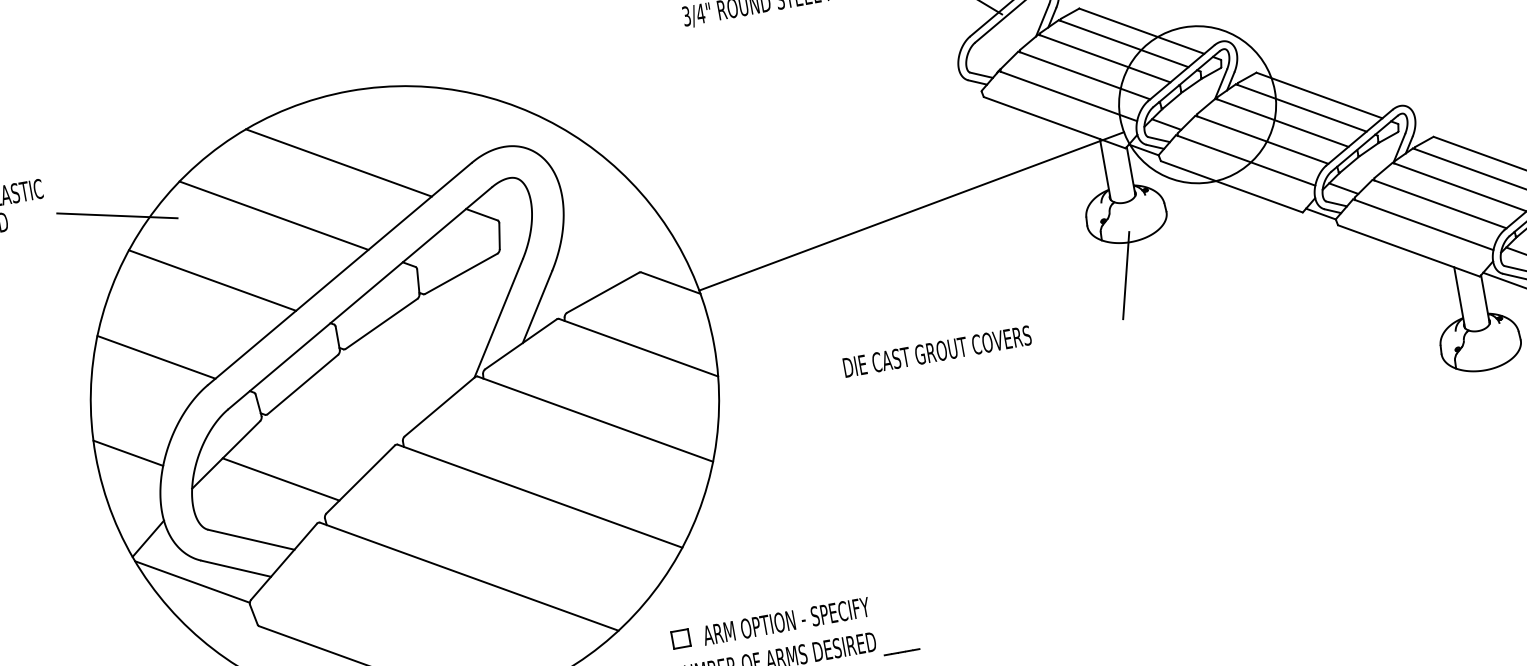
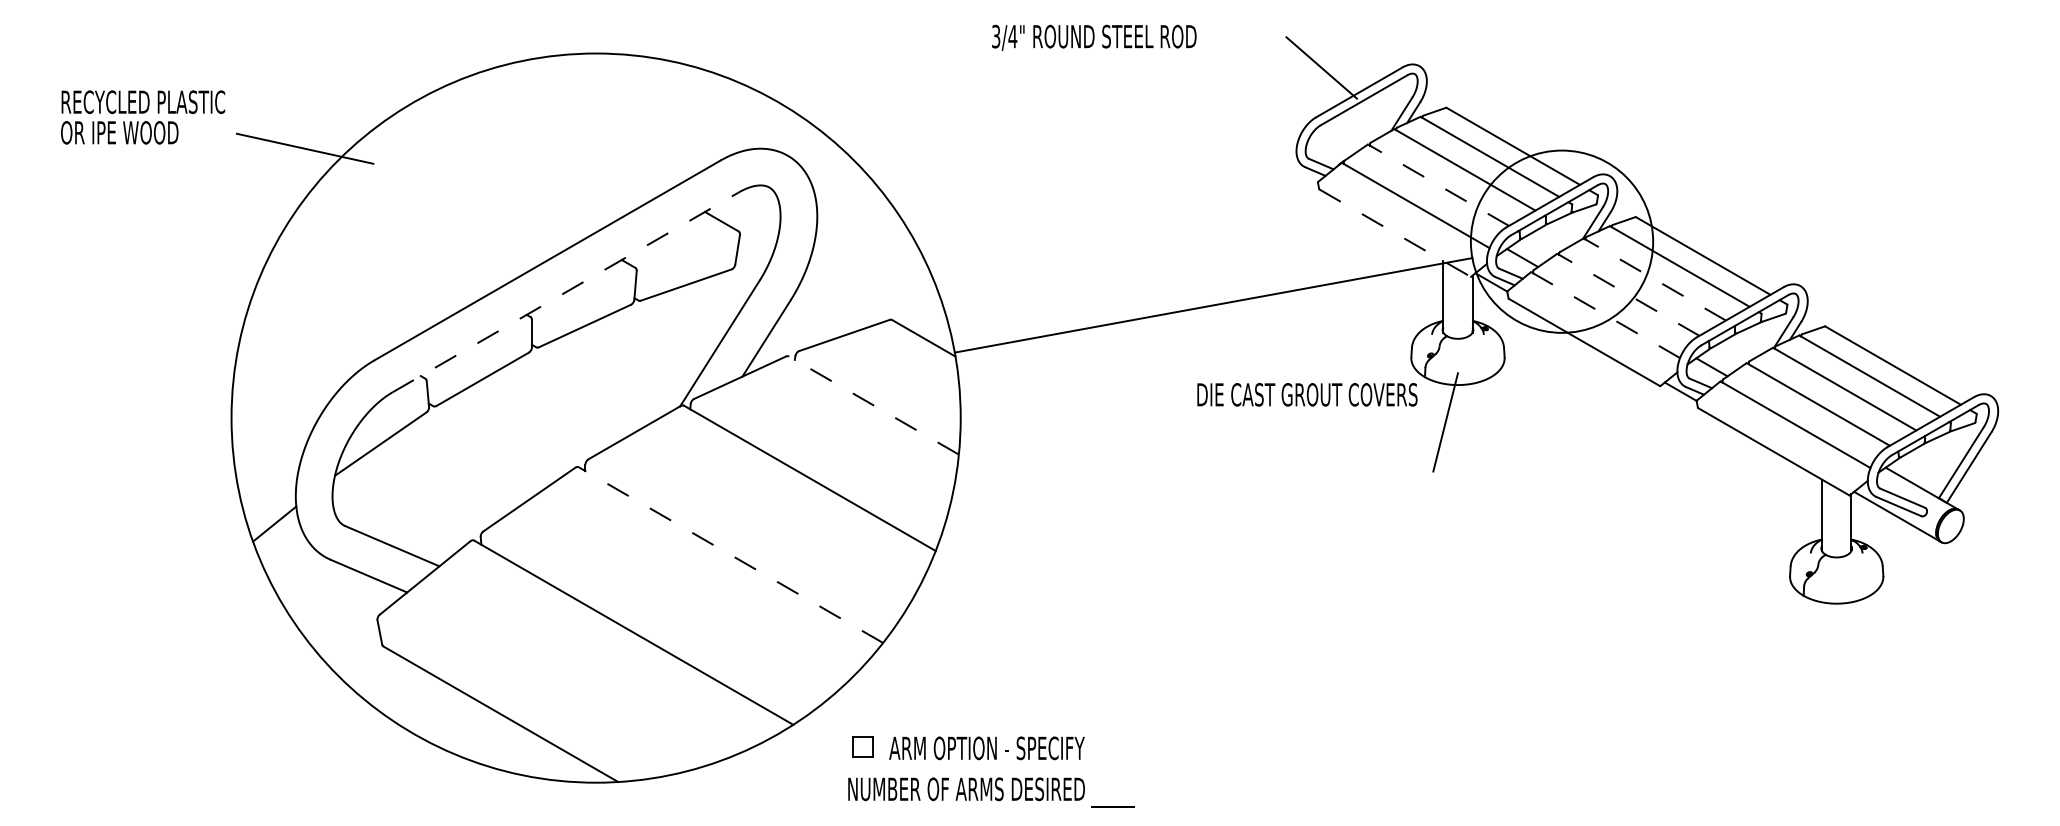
line: (1084, 75) -> (1438, 185), solid -> dashed
line: (1055, 122) -> (1395, 233), solid -> dashed
line: (1281, 122) -> (1654, 279), solid -> dashed
line: (1261, 139) -> (1628, 294), solid -> dashed
line: (1245, 160) -> (1605, 315), solid -> dashed
line: (338, 163) -> (568, 133), removed
line: (274, 215) -> (484, 180), removed
line: (212, 280) -> (400, 241), removed
line: (359, 298) -> (565, 292), solid -> dashed
line: (638, 347) -> (873, 405), solid -> dashed
text: (937, 351) -> (1307, 394), moved
line: (156, 357) -> (320, 318), removed
line: (127, 452) -> (268, 421), removed
line: (281, 479) -> (438, 483), removed
line: (540, 496) -> (731, 555), solid -> dashed
line: (192, 582) -> (316, 582), removed

